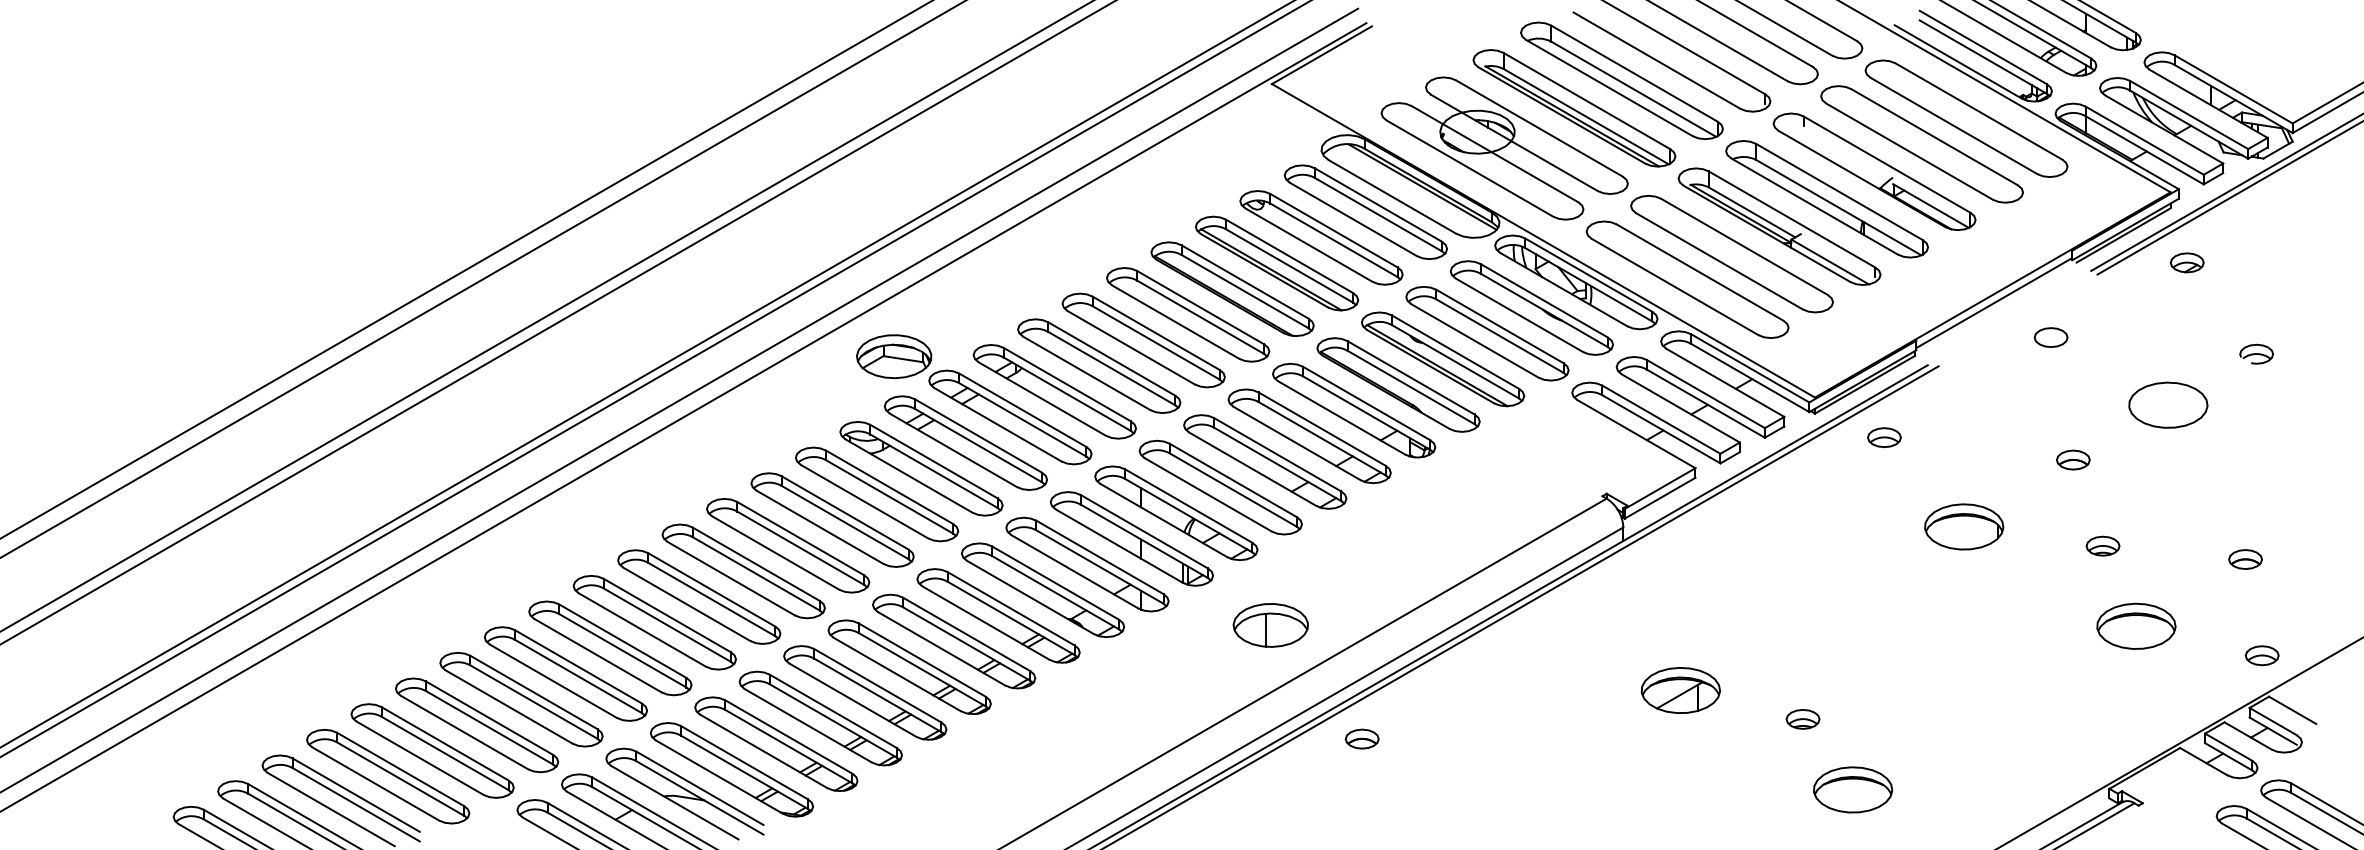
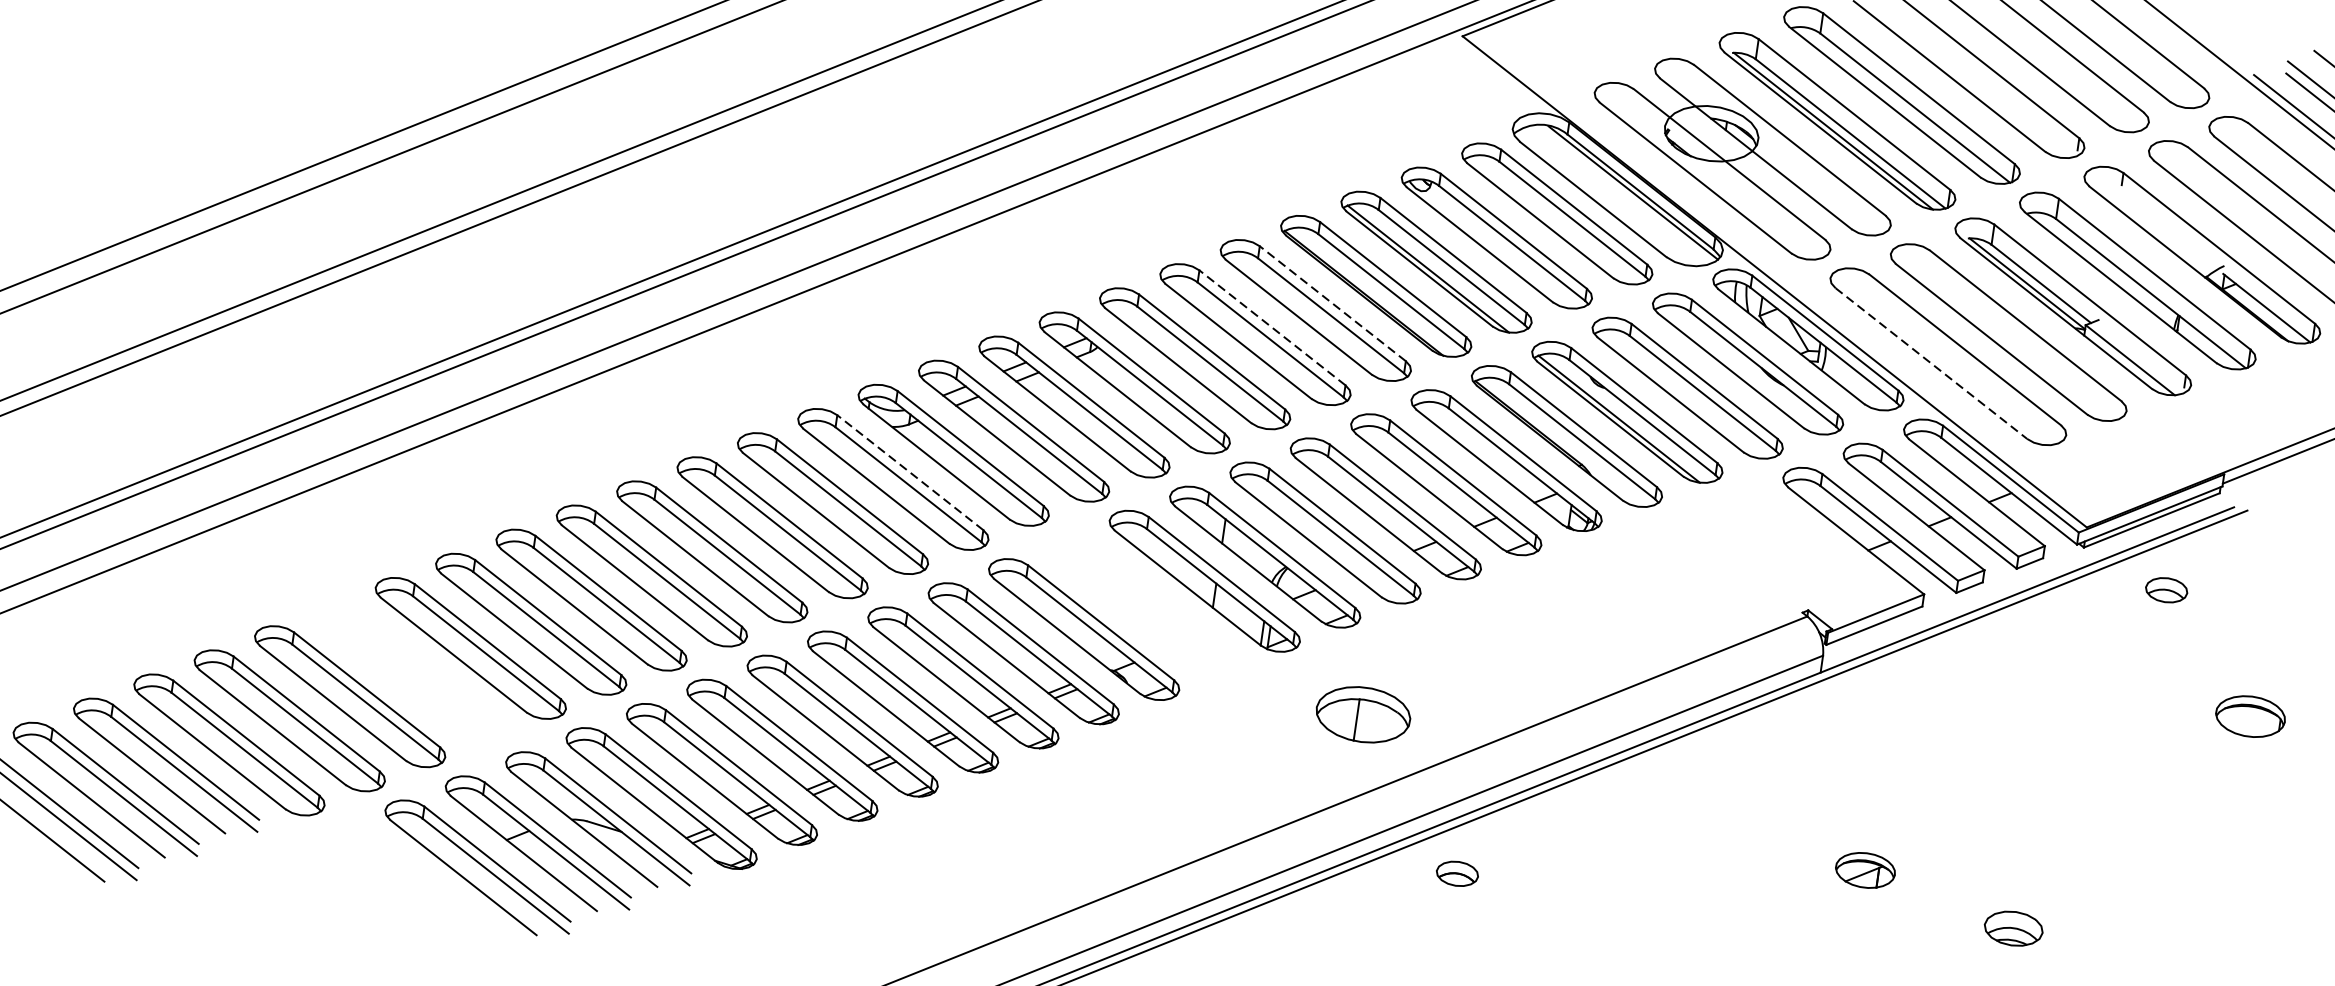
line: (1675, 287) -> (1931, 364), solid -> dashed
line: (1200, 307) -> (1332, 303), solid -> dashed
line: (1155, 333) -> (1271, 327), solid -> dashed
part: (894, 356) -> (940, 309), removed
line: (889, 487) -> (910, 472), solid -> dashed
part: (1964, 526) -> (2250, 716), size x0.7
part: (1087, 564) -> (1144, 605), removed
part: (1680, 690) -> (1865, 870), size x0.6
part: (521, 699) -> (410, 672), removed
part: (1802, 719) -> (2012, 928), size x1.4

